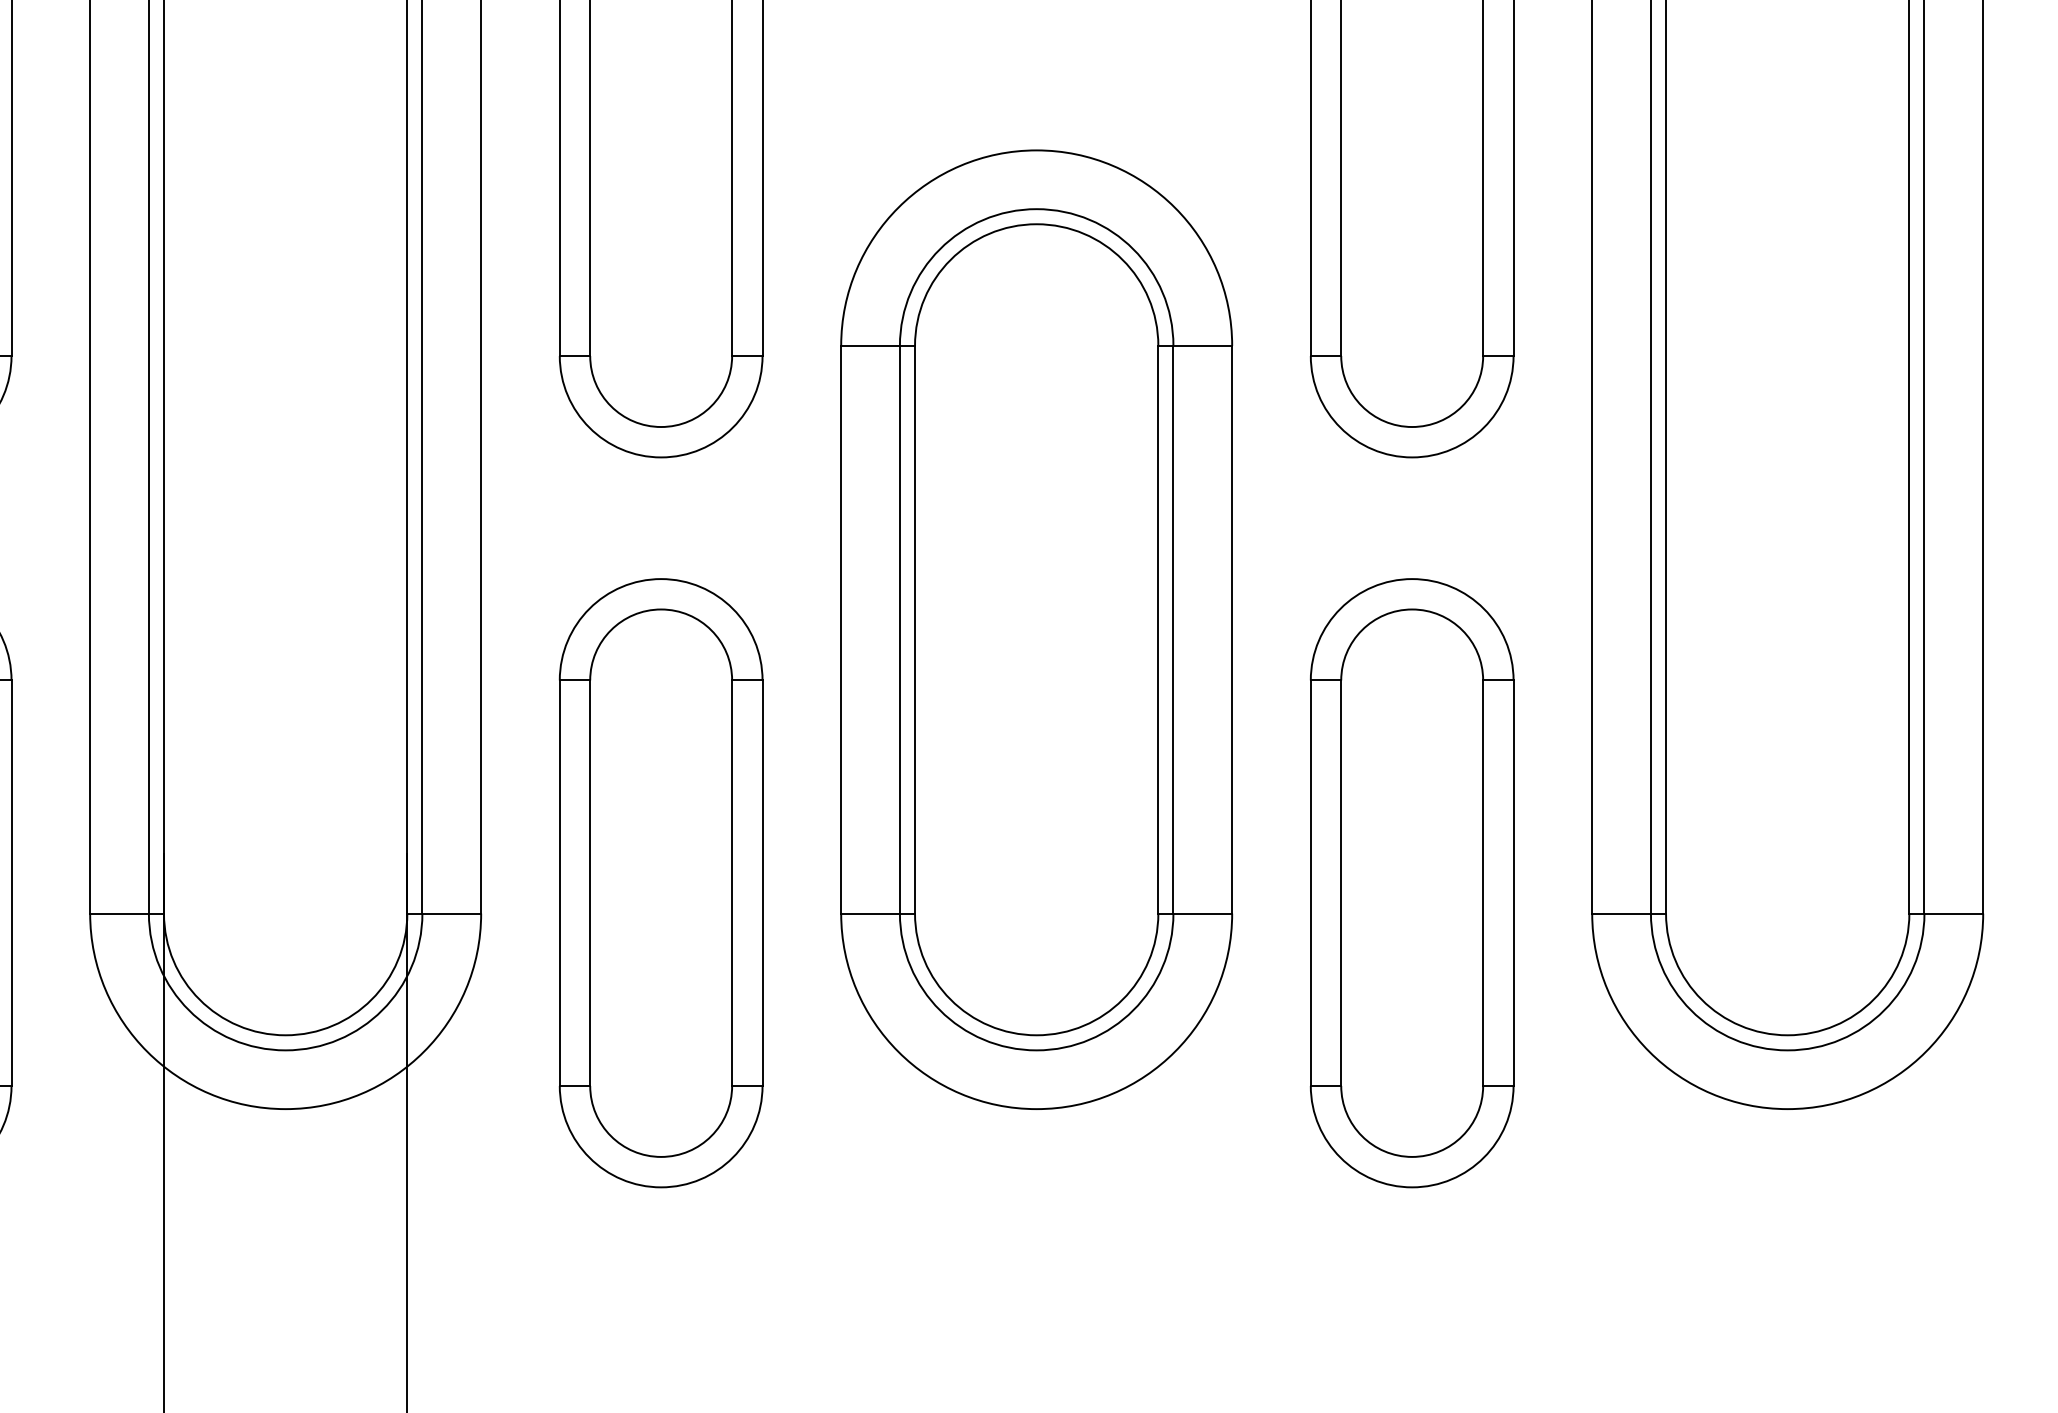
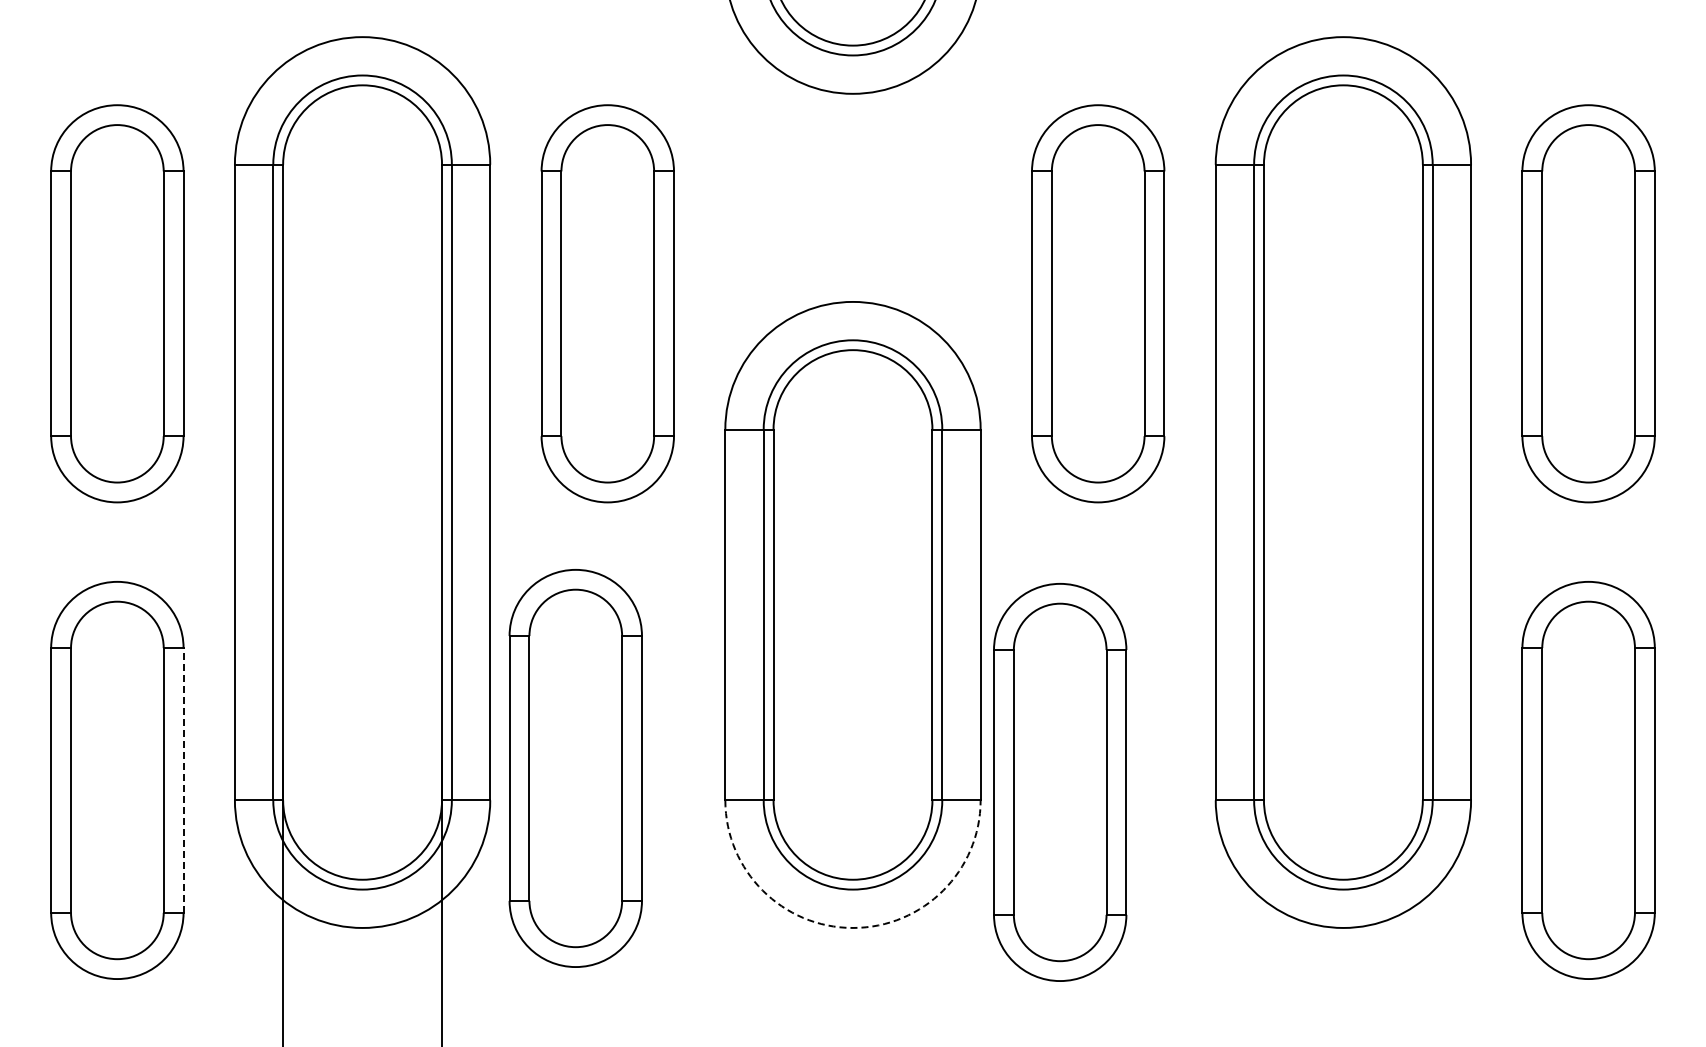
line: (11, 881) -> (183, 779), solid -> dashed
part: (660, 883) -> (575, 768), moved
part: (1412, 883) -> (1060, 782), moved
arc: (1037, 1108) -> (853, 927), solid -> dashed

